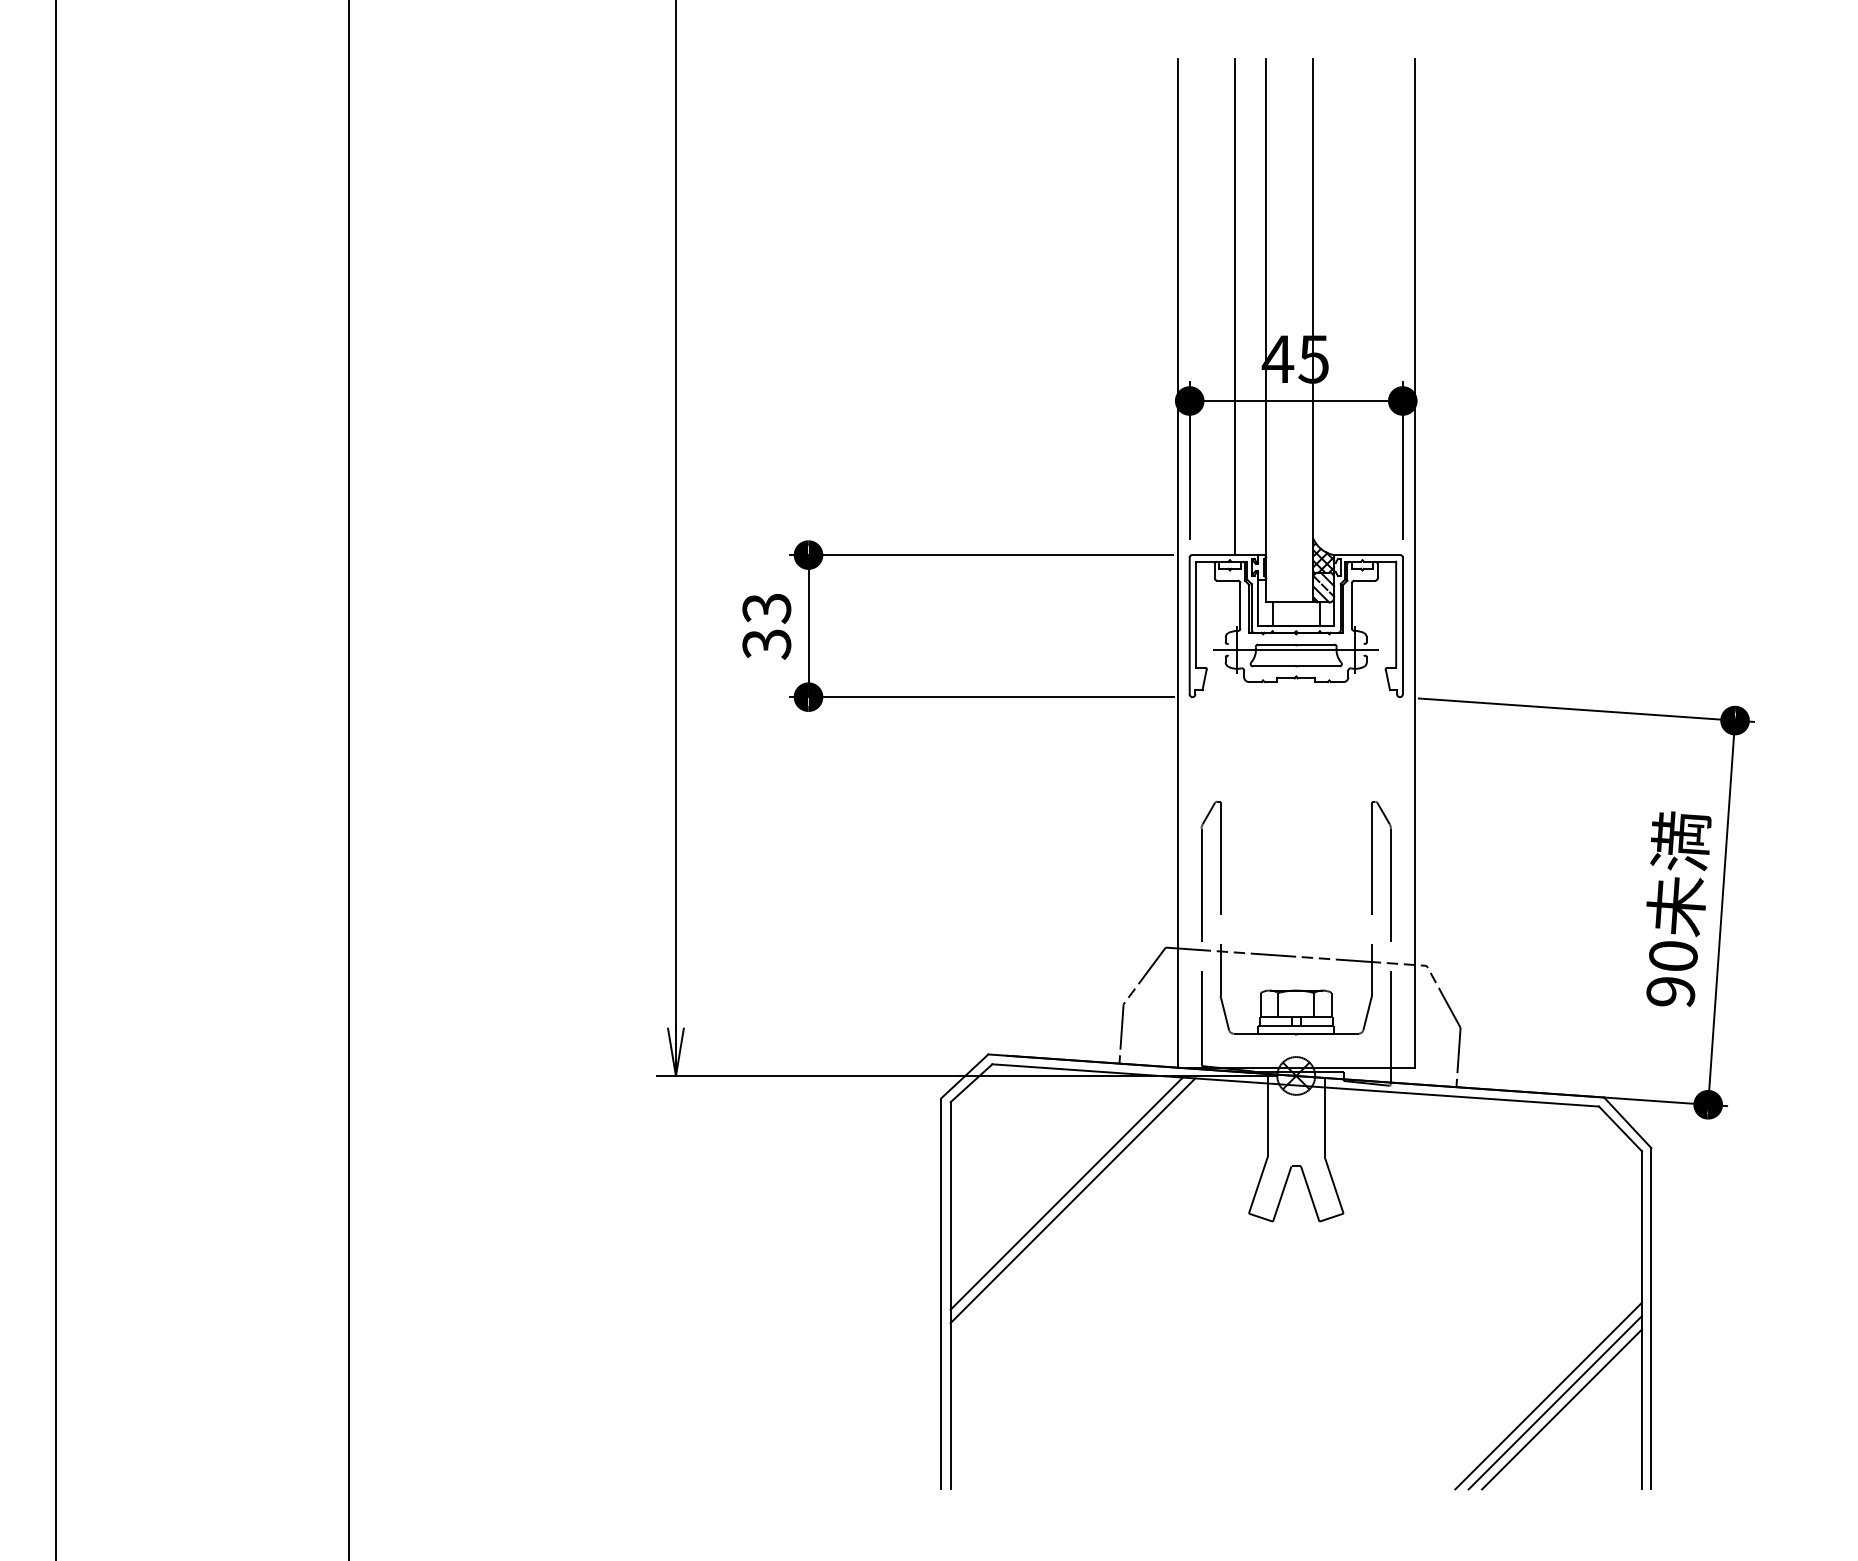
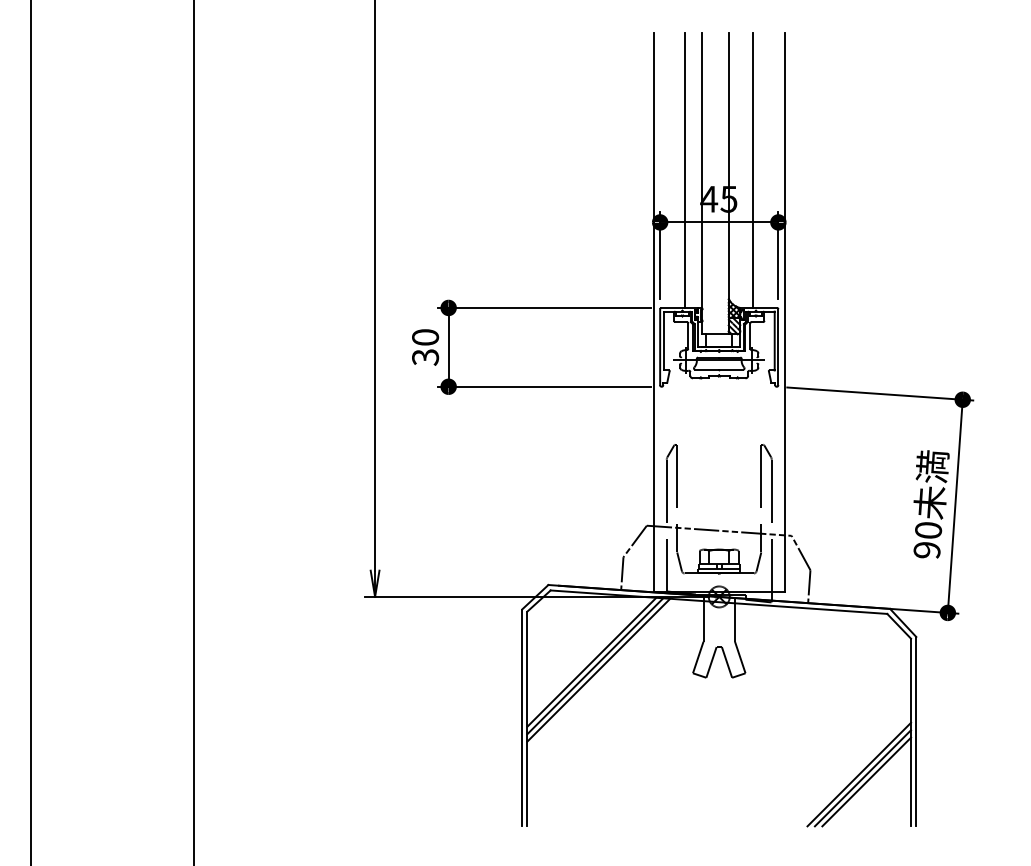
line: (1357, 305) -> (753, 169), added
text: (766, 608) -> (425, 337), 33 -> 30
line: (1078, 1206) -> (598, 669), added

